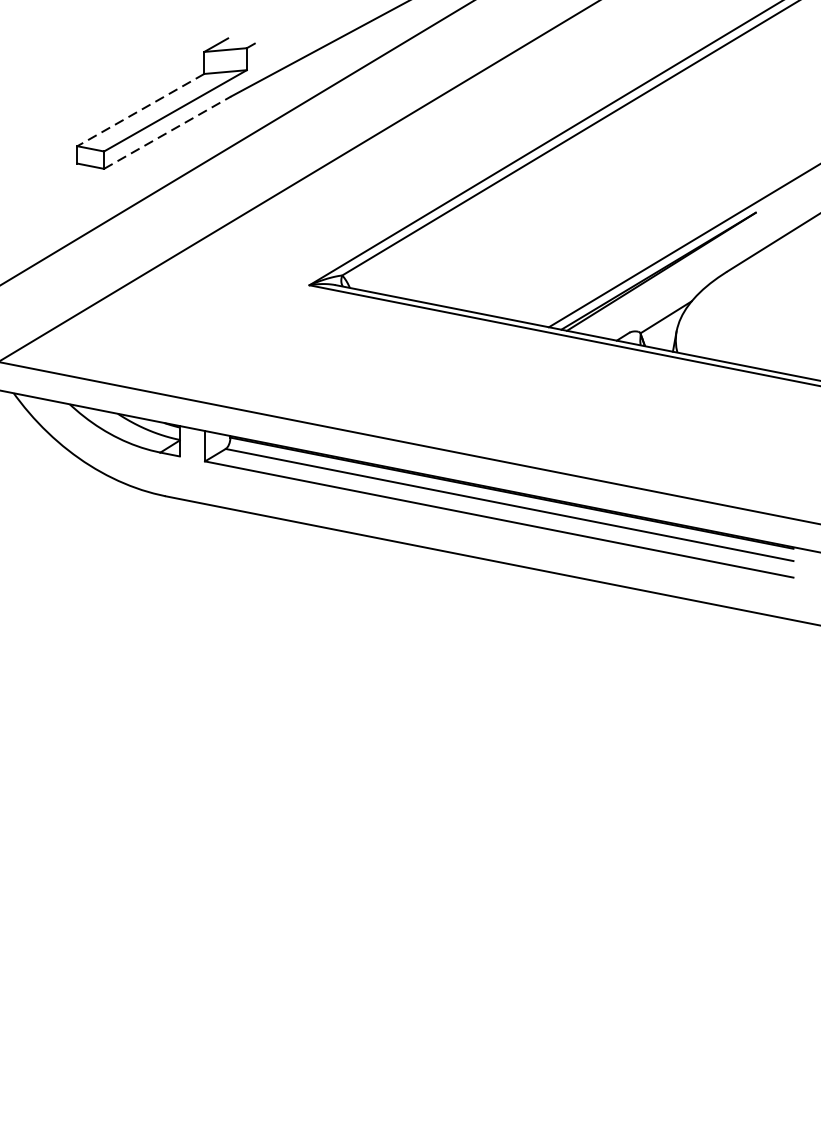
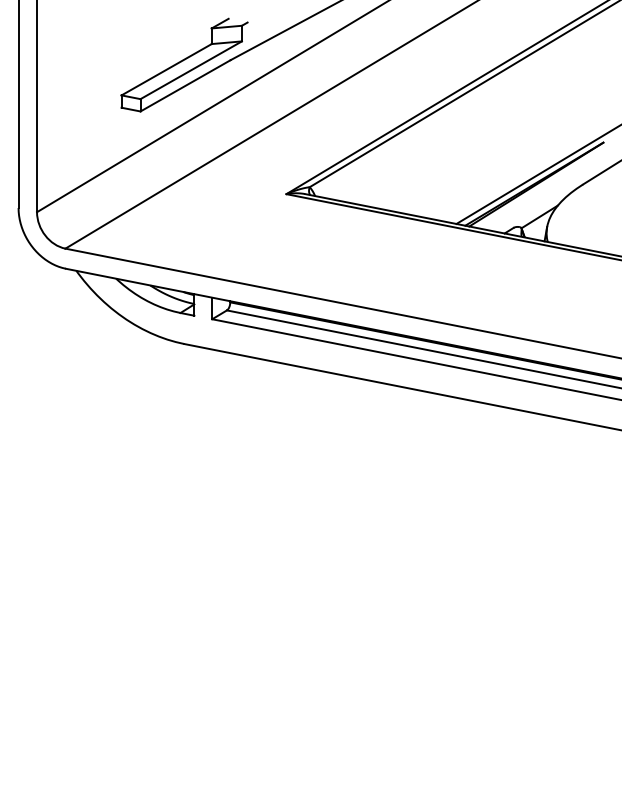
line: (140, 109) -> (166, 69), dashed -> solid
line: (167, 132) -> (185, 85), dashed -> solid

